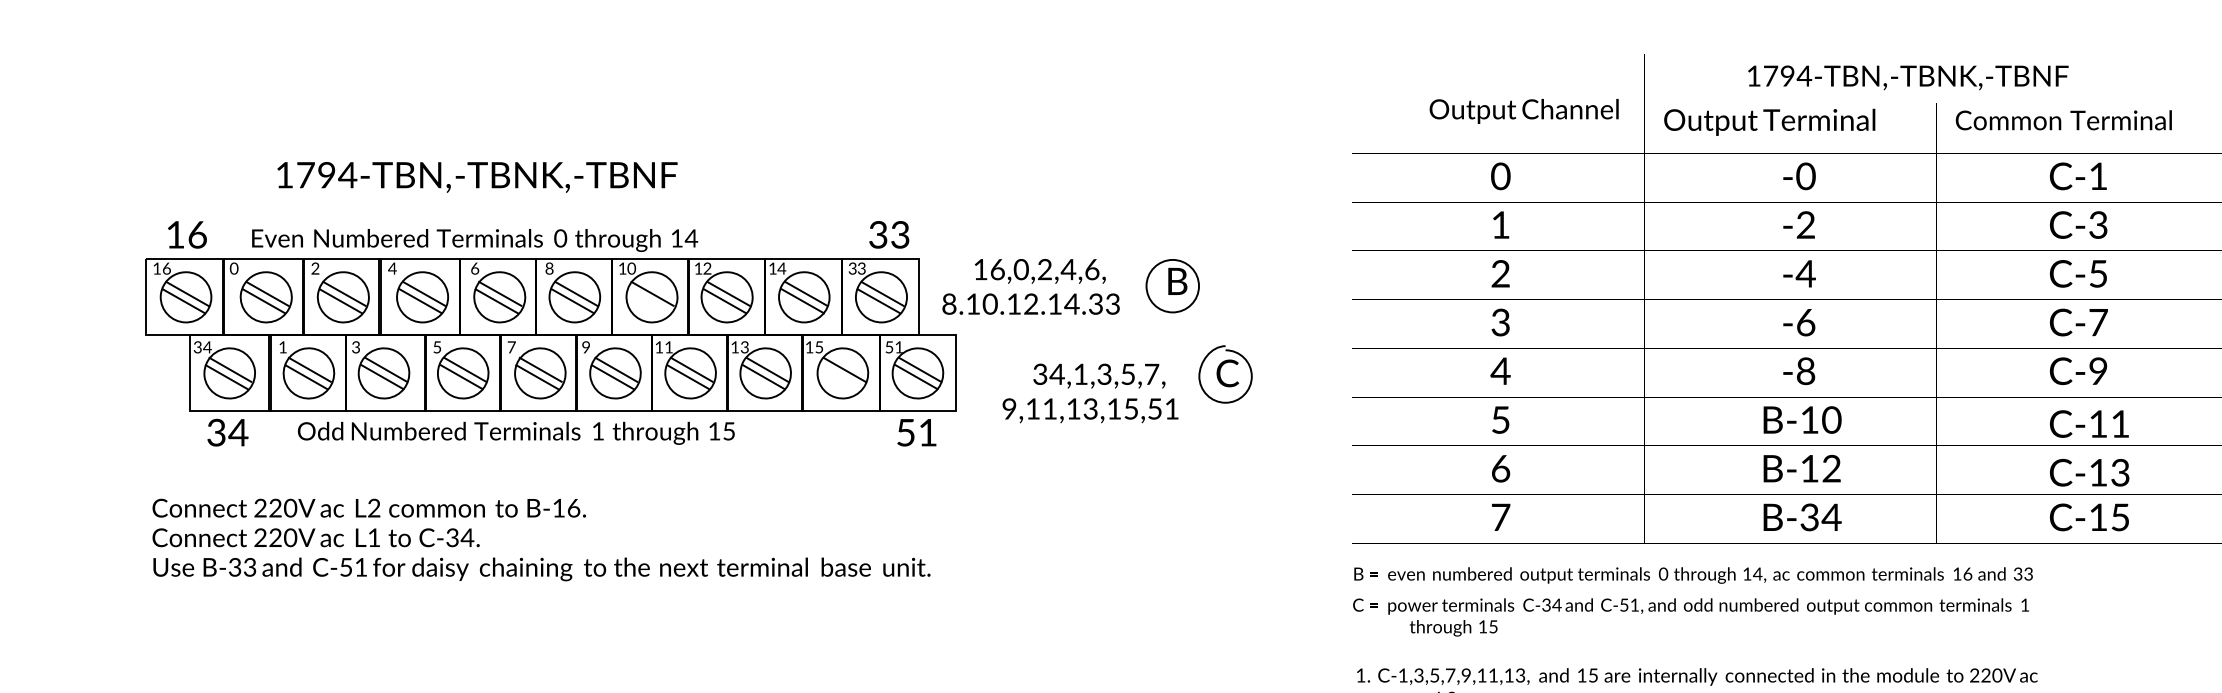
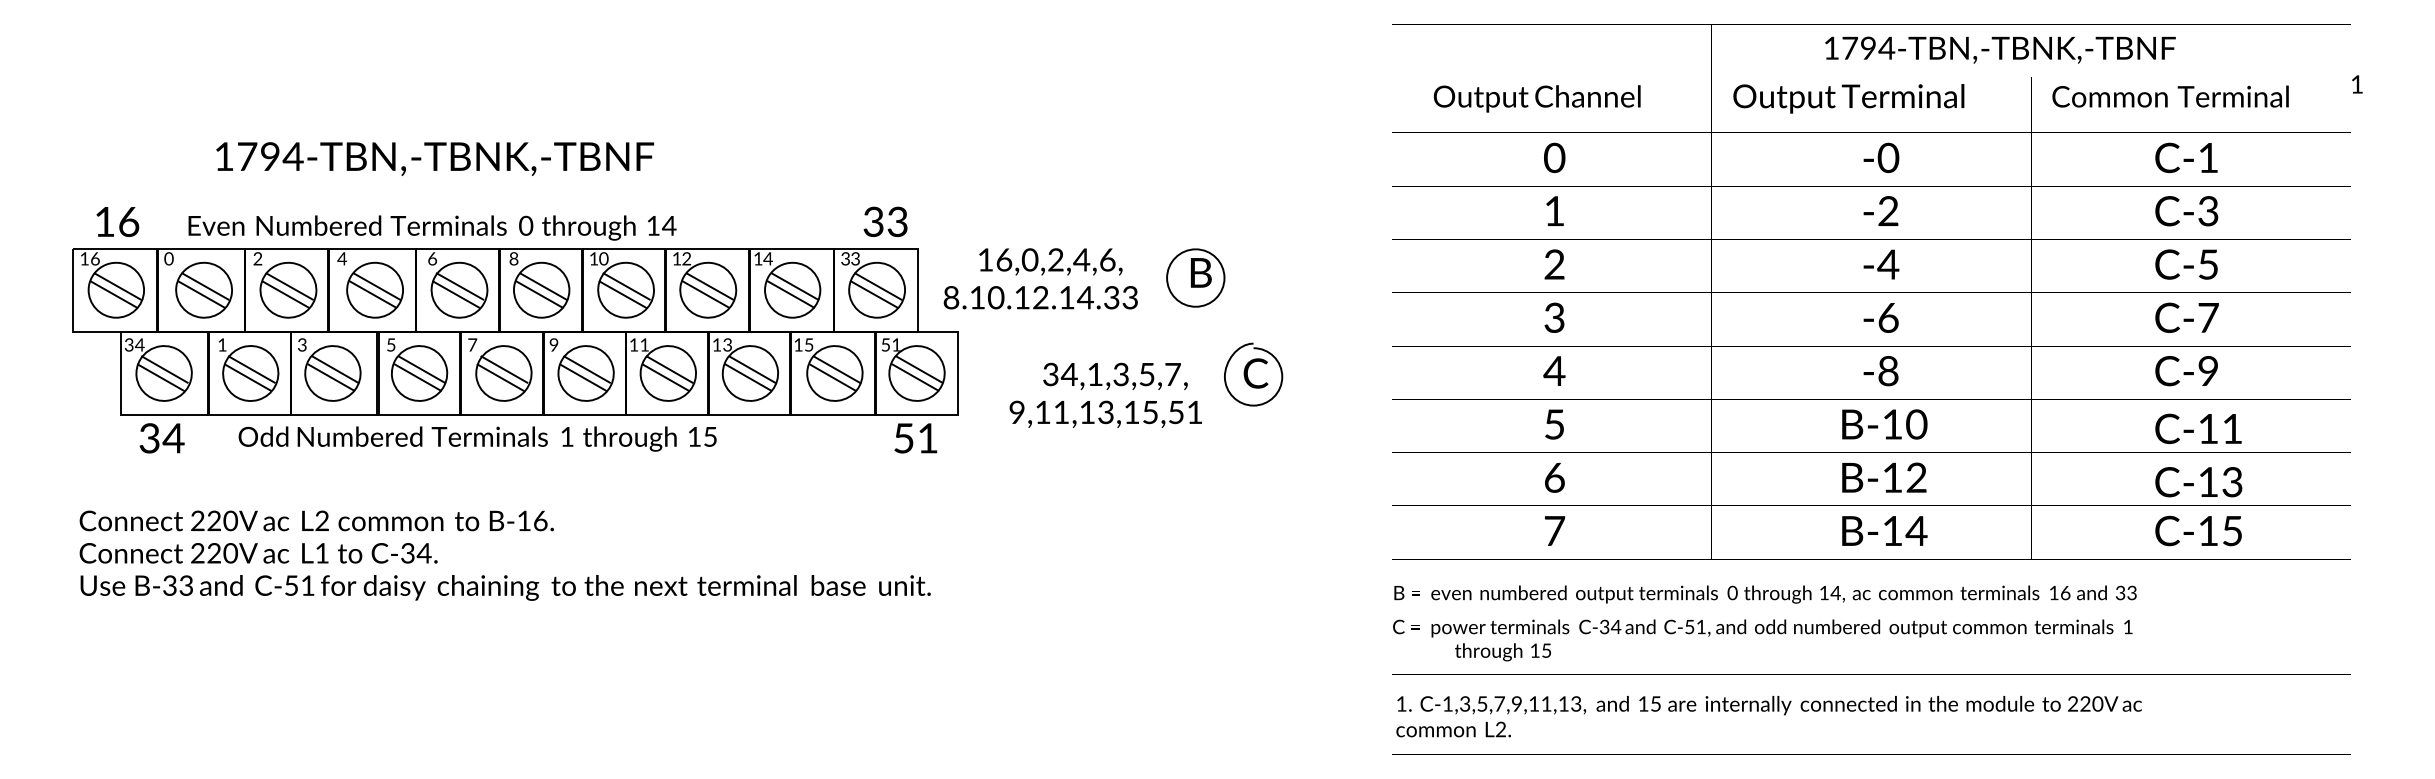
text: (1523, 111) -> (1536, 98), moved
line: (648, 301) -> (622, 294), added
line: (840, 377) -> (832, 377), added
text: (1809, 516) -> (1892, 530), B-34 -> B-14

